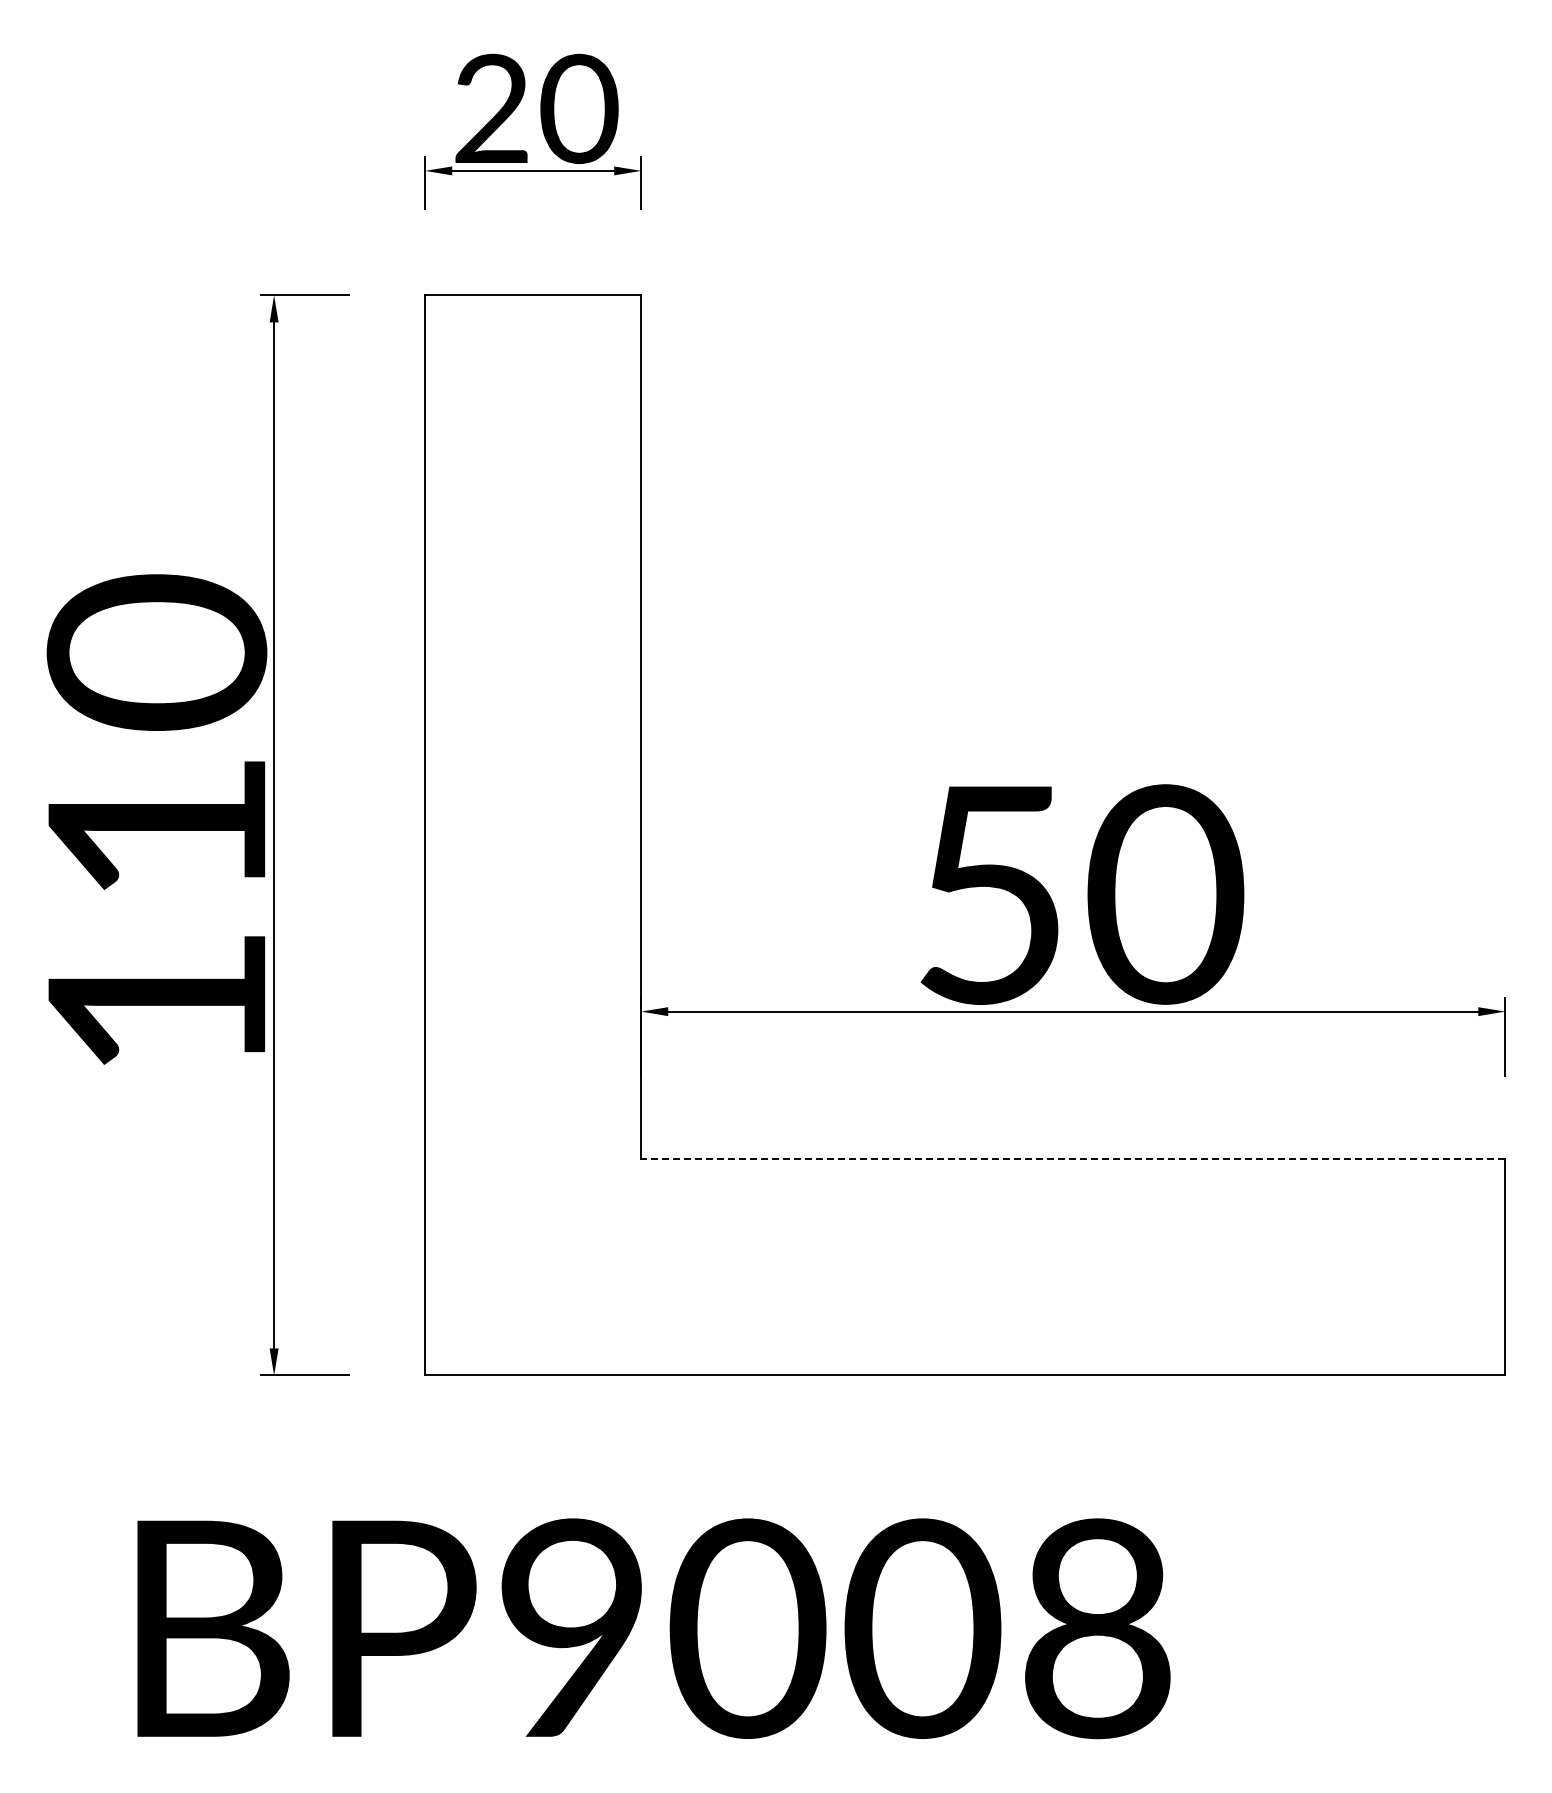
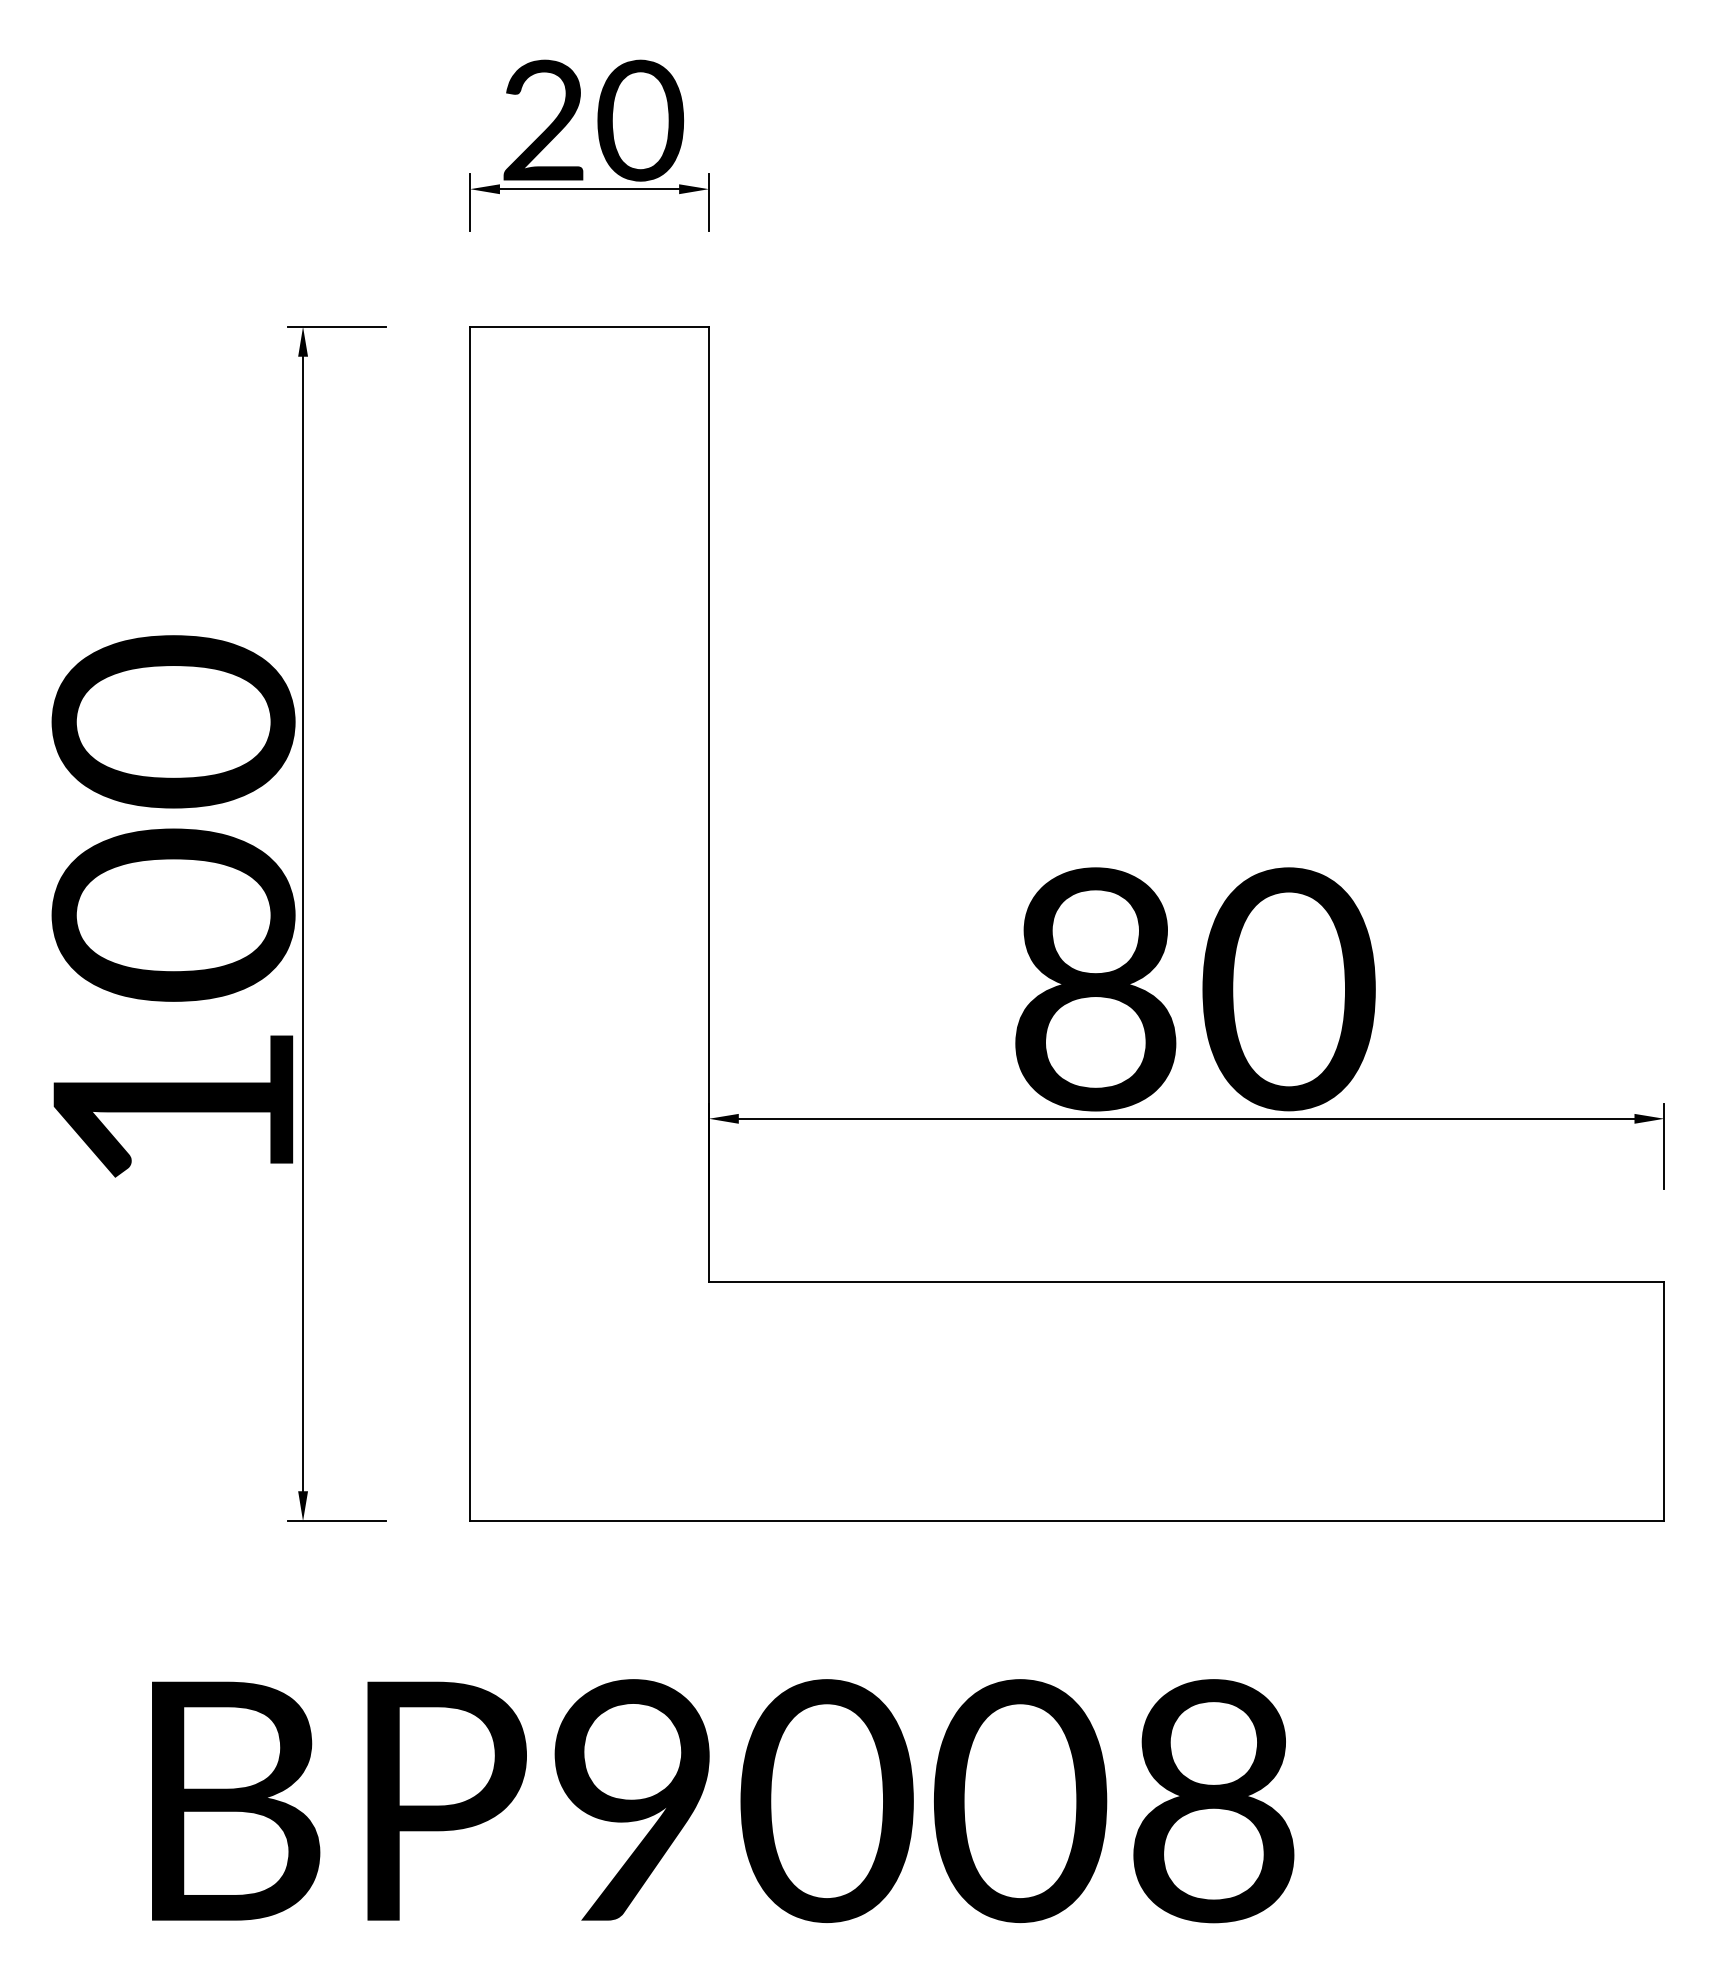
text: (156, 827) -> (173, 915), 110 -> 100
text: (990, 894) -> (1095, 989), 50 -> 80
line: (1072, 1159) -> (1185, 1282), dashed -> solid

